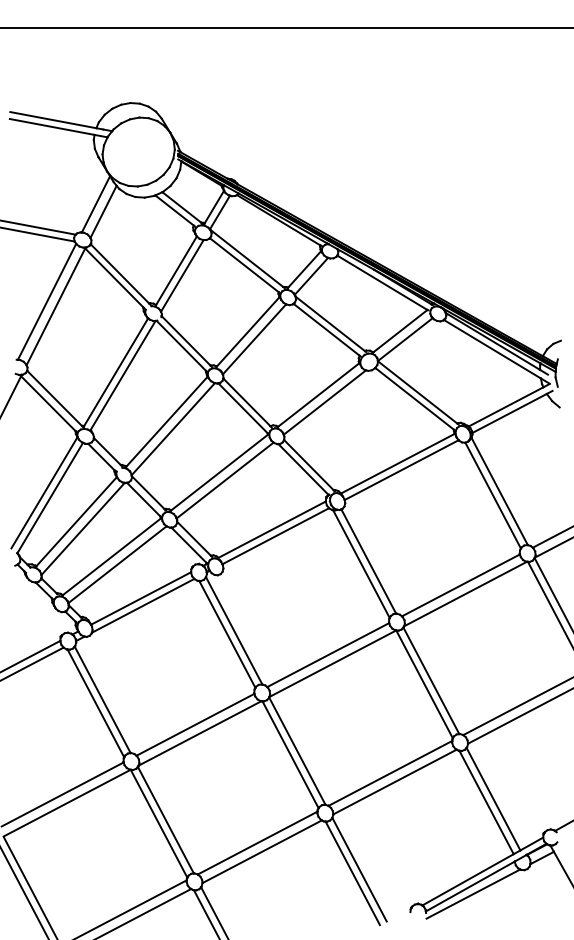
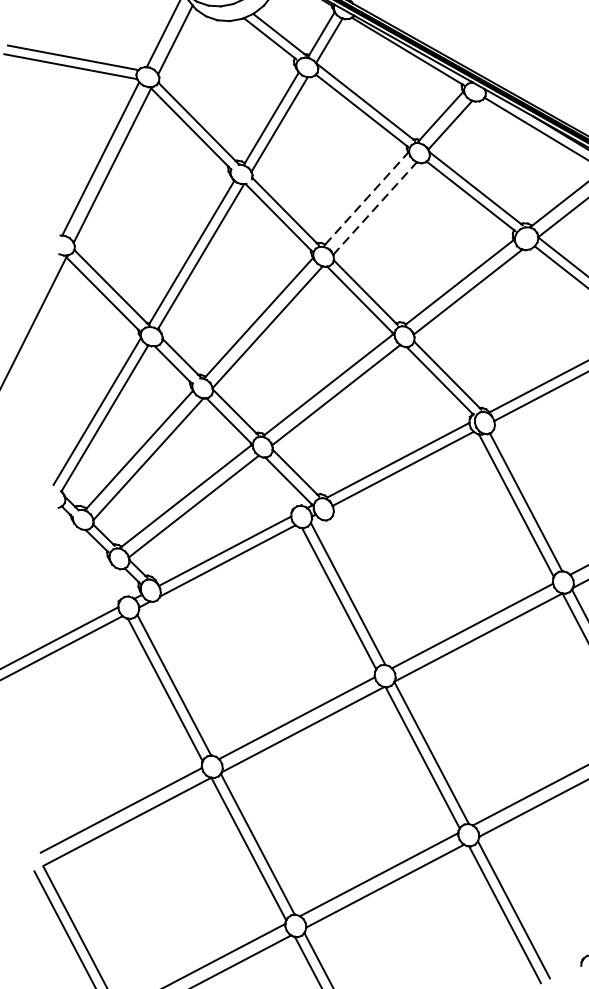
line: (248, 331) -> (367, 198), solid -> dashed
line: (254, 339) -> (375, 208), solid -> dashed

